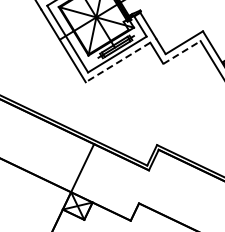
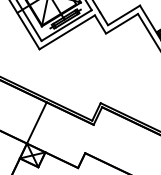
line: (181, 52) -> (121, 23), dashed -> solid
line: (118, 62) -> (67, 32), dashed -> solid

